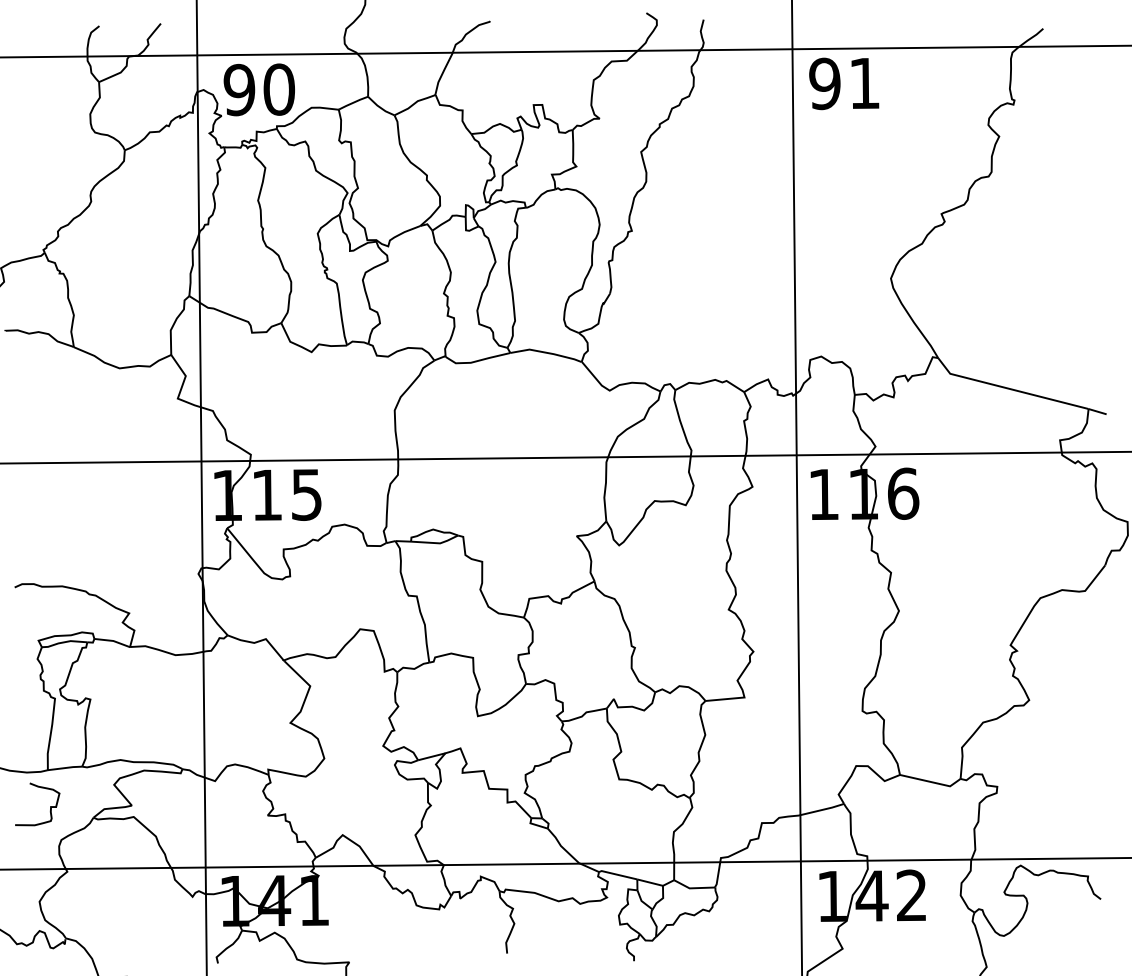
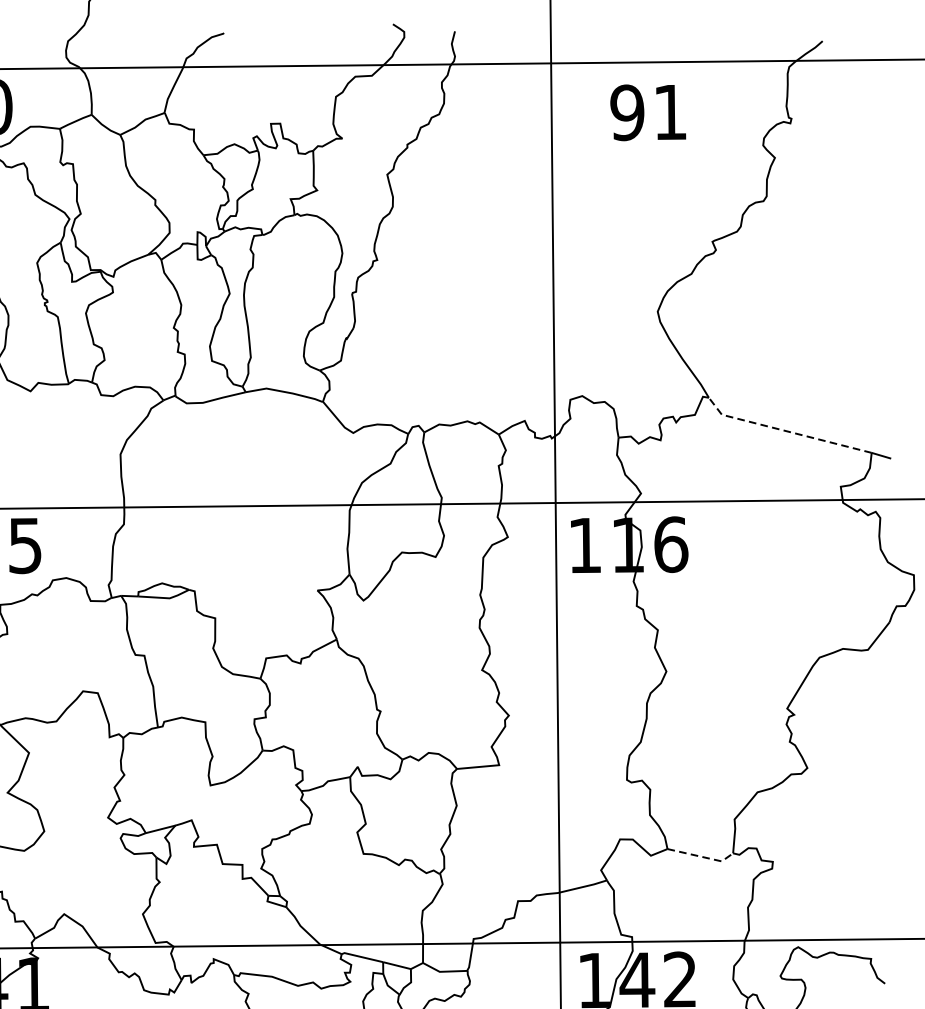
text: (844, 83) -> (648, 112), moved
line: (1009, 388) -> (786, 430), solid -> dashed
line: (931, 782) -> (701, 857), solid -> dashed

